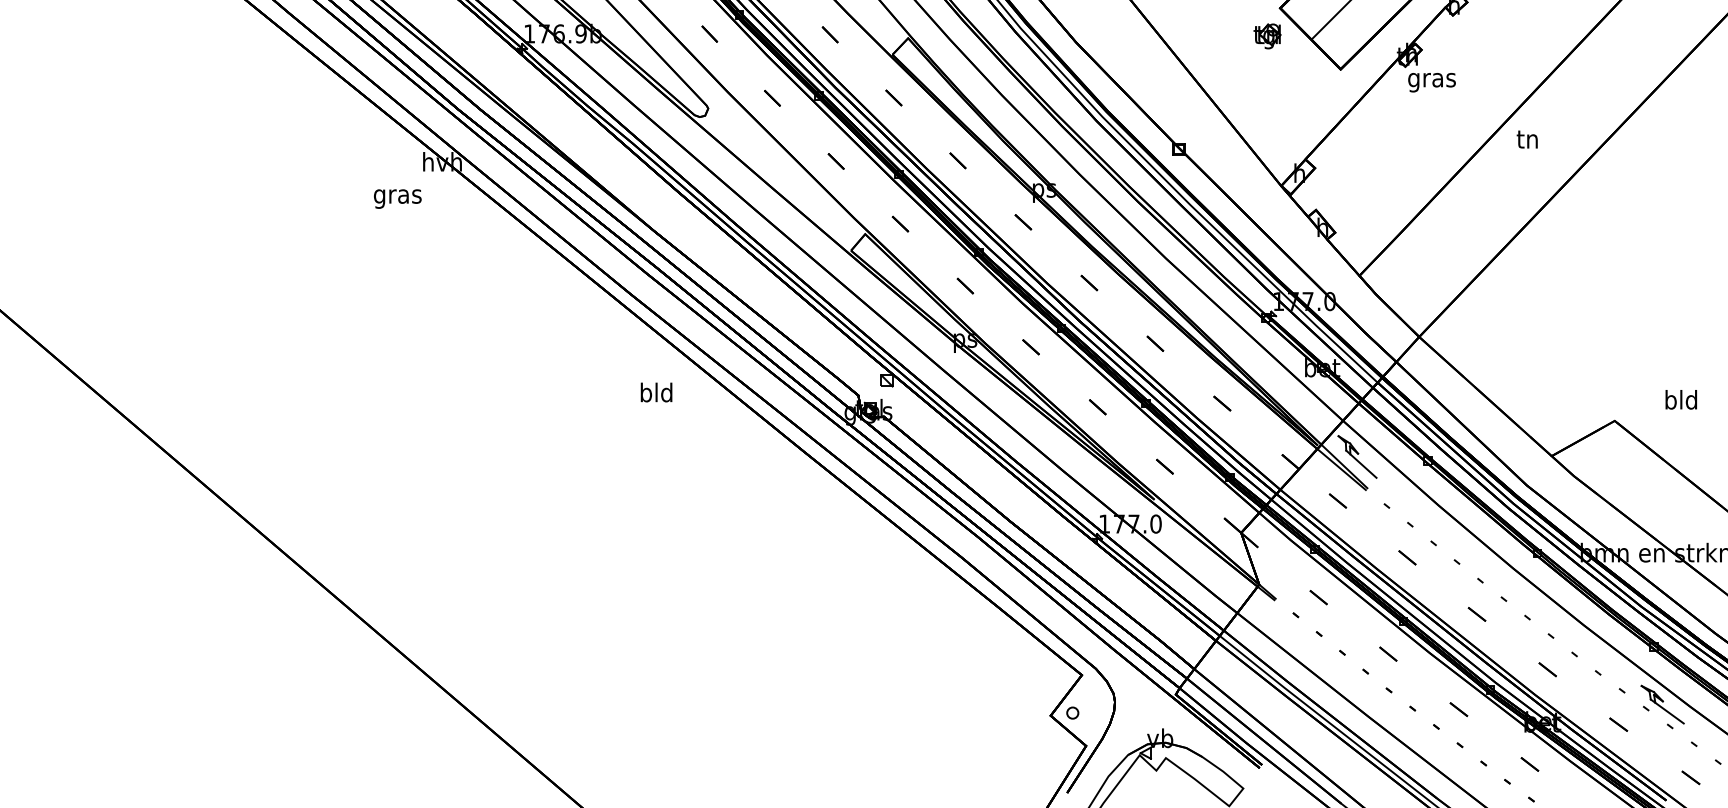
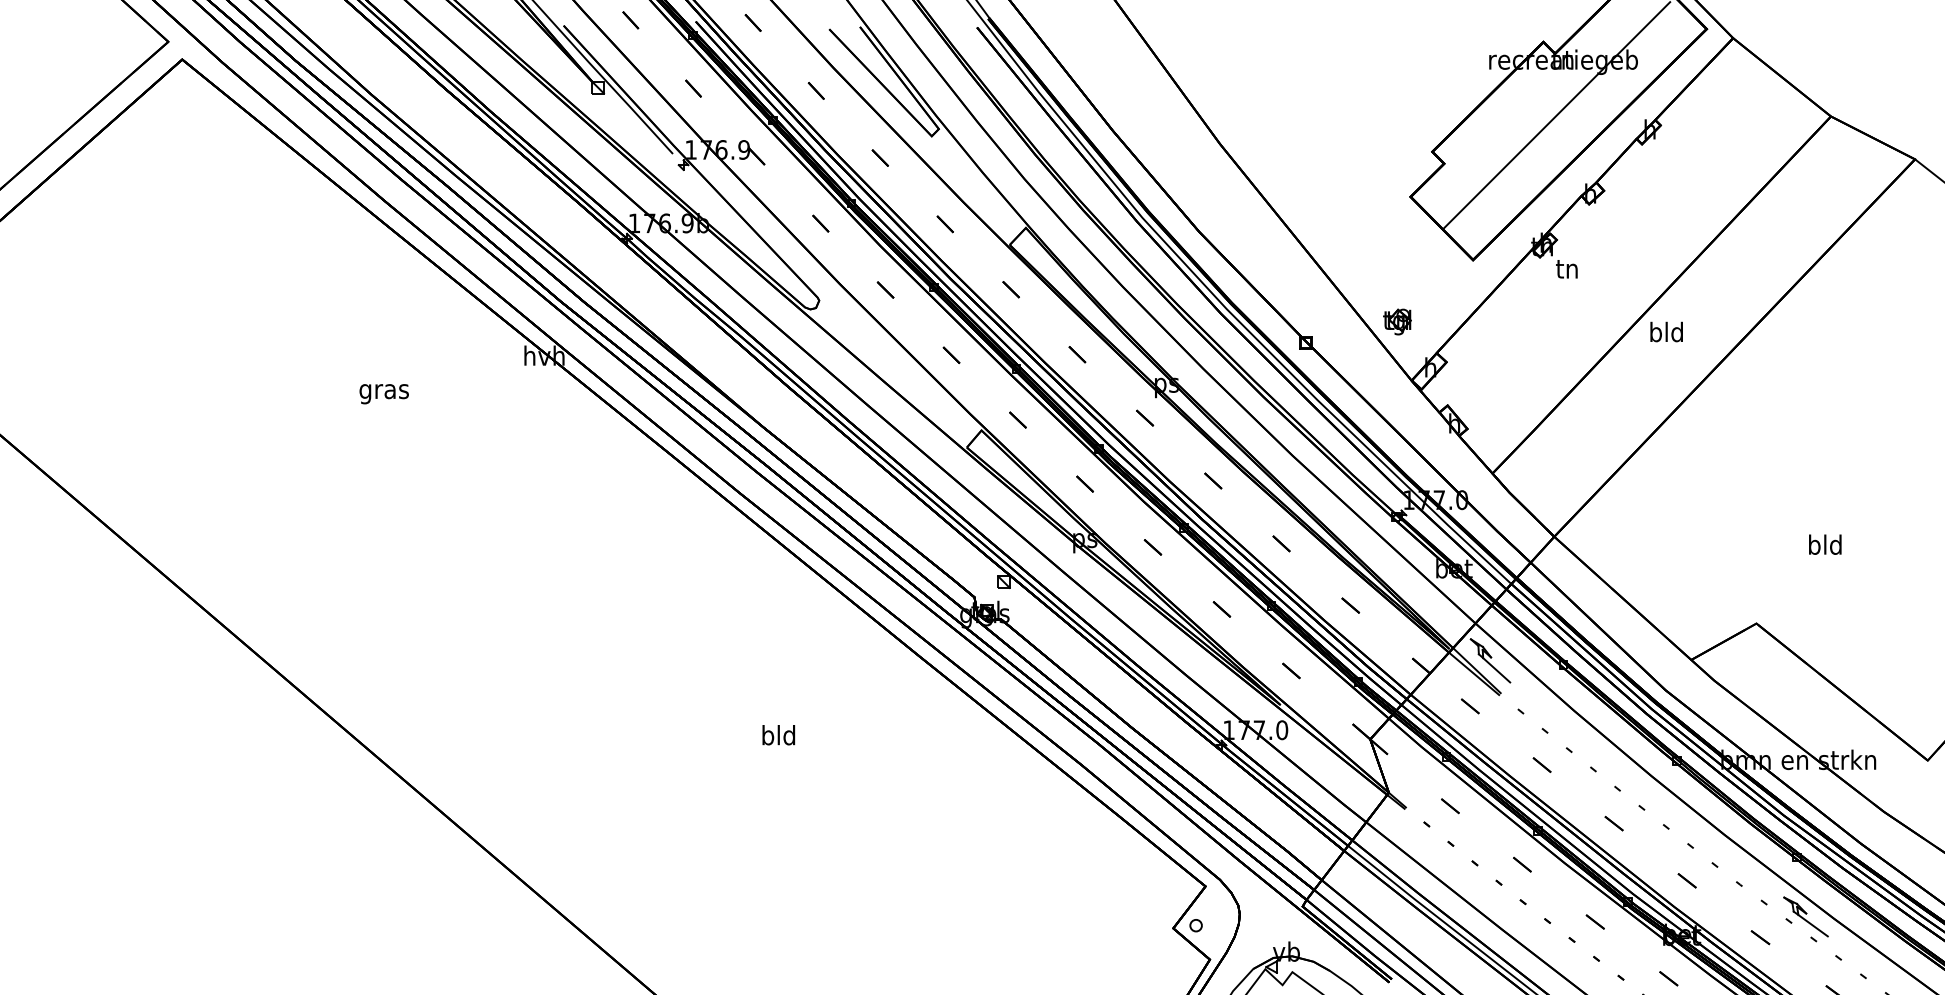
part: (1267, 35) -> (1397, 321), moved
text: (1431, 80) -> (1567, 271), gras -> tn
text: (1527, 138) -> (1666, 331), tn -> bld
text: (397, 199) -> (383, 394), moved
text: (656, 392) -> (778, 735), moved
text: (1681, 399) -> (1825, 544), moved

